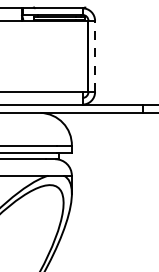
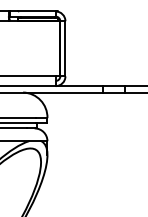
line: (95, 56) -> (65, 48), dashed -> solid

